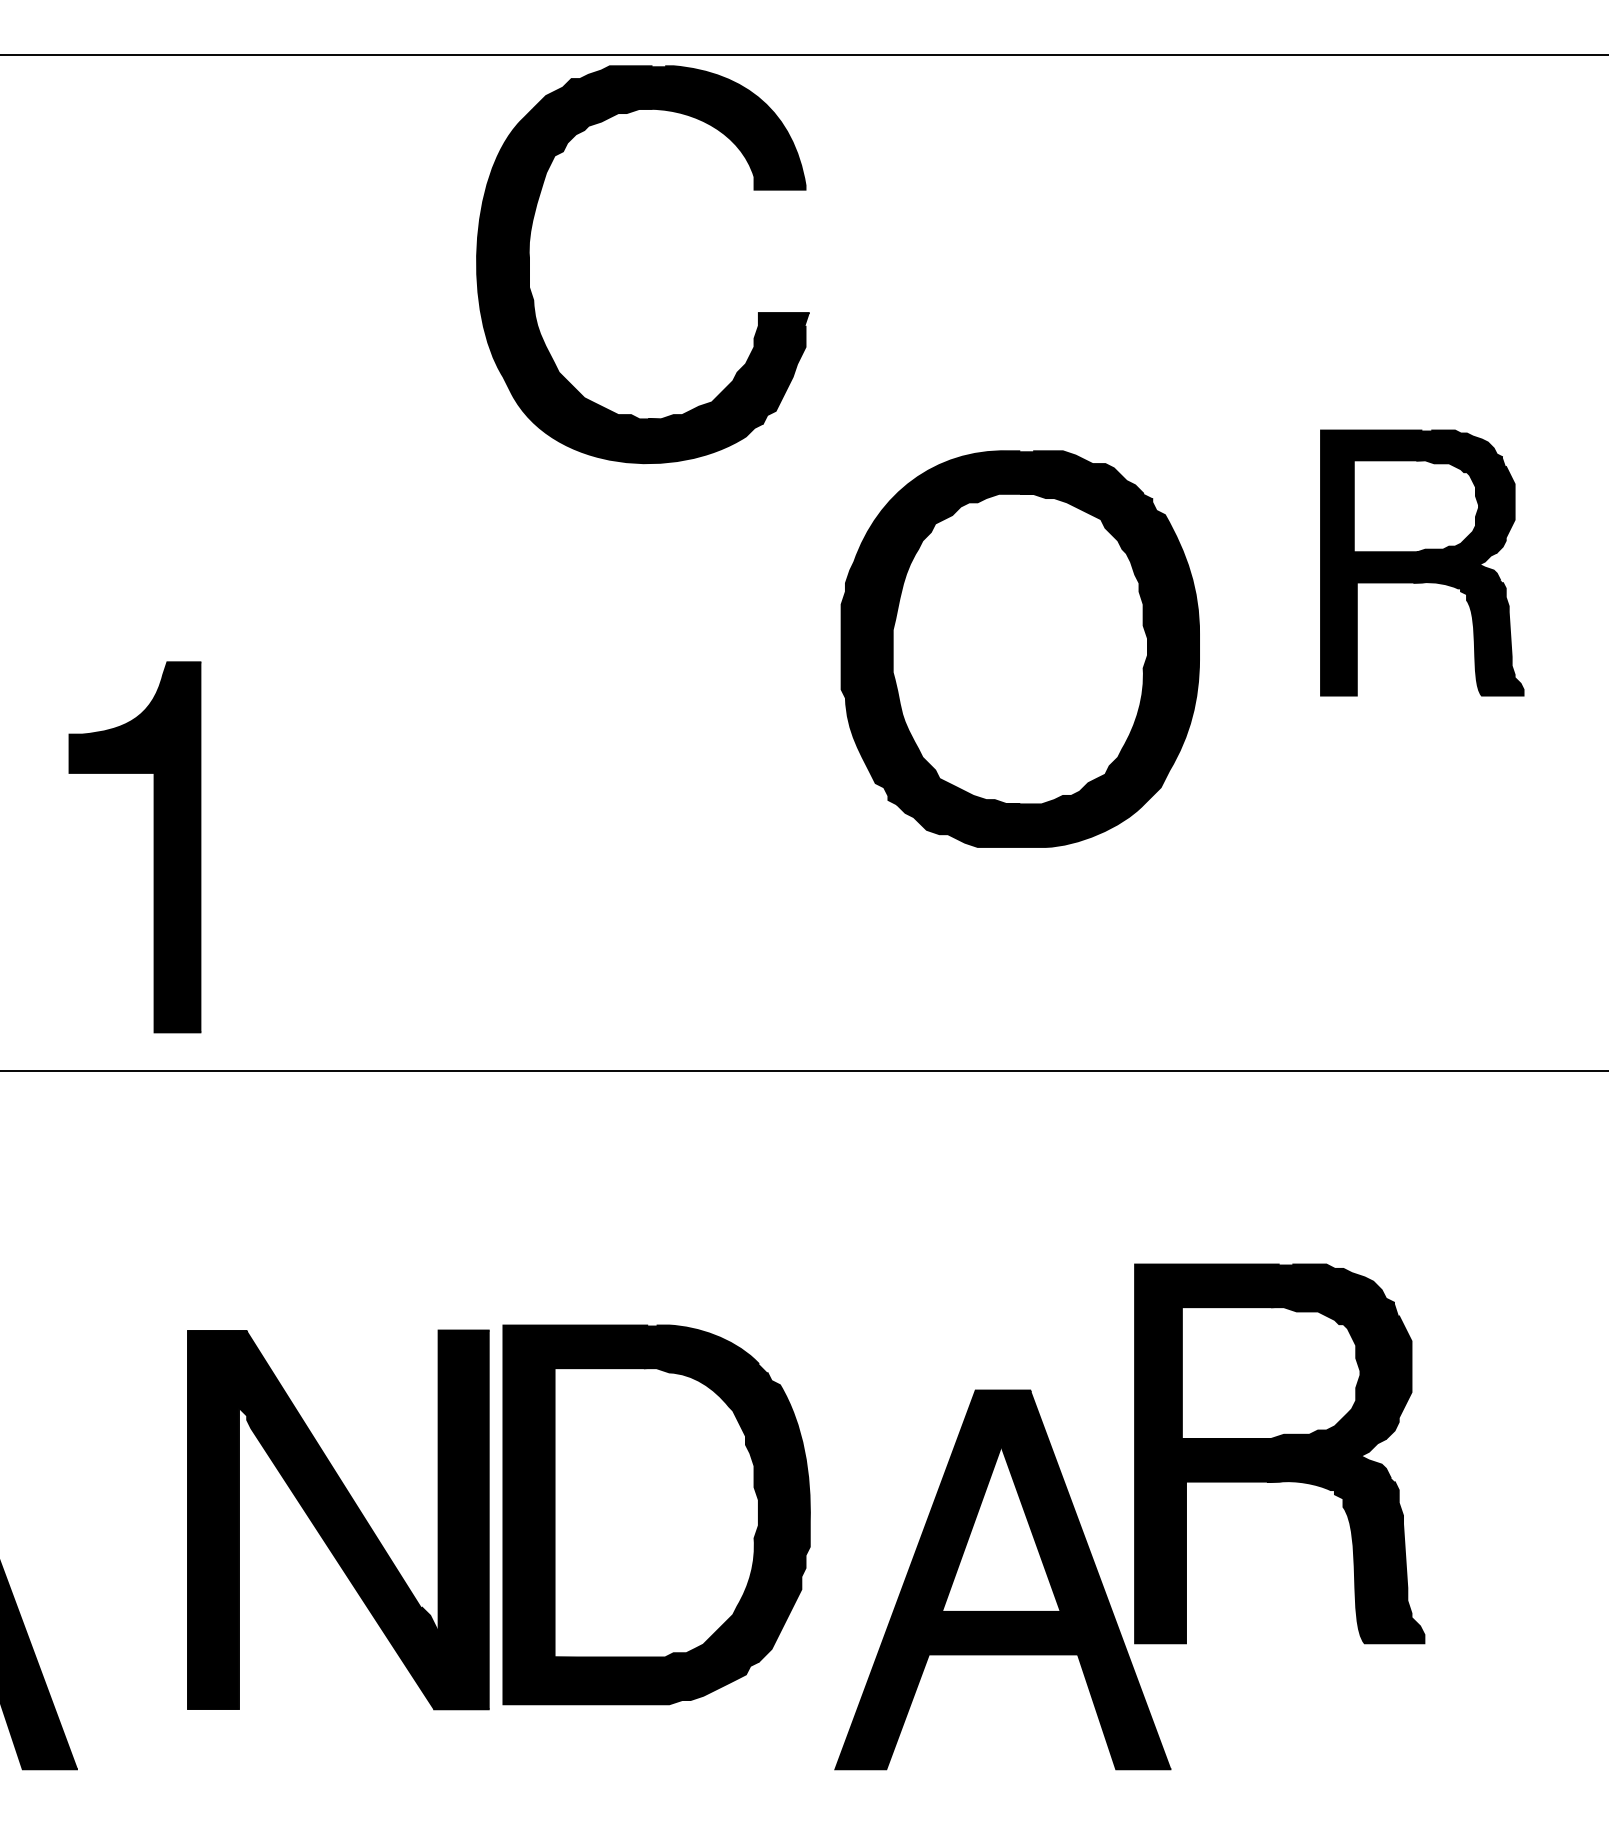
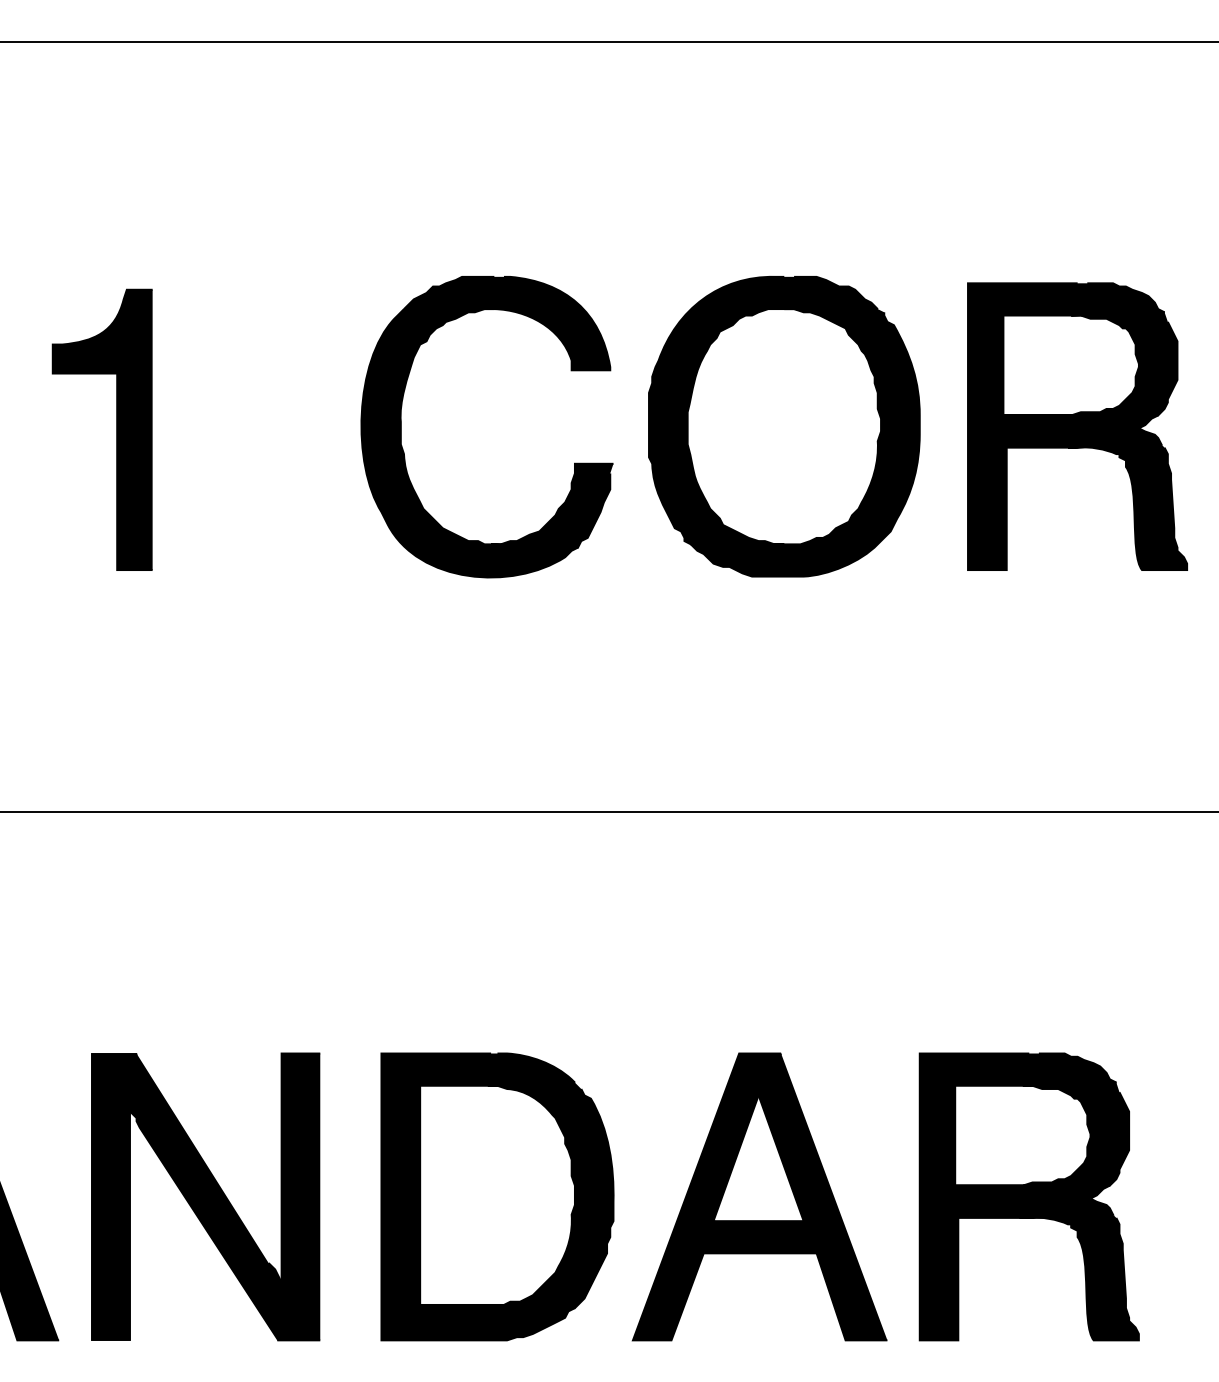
part: (529, 264) -> (401, 427), moved
part: (1421, 562) -> (1076, 426), size x1.43
part: (1019, 648) -> (783, 426), moved
part: (153, 847) -> (116, 430), moved
part: (1279, 1453) -> (1029, 1196), moved
part: (656, 1514) -> (497, 1196), moved
part: (338, 1519) -> (205, 1196), moved

